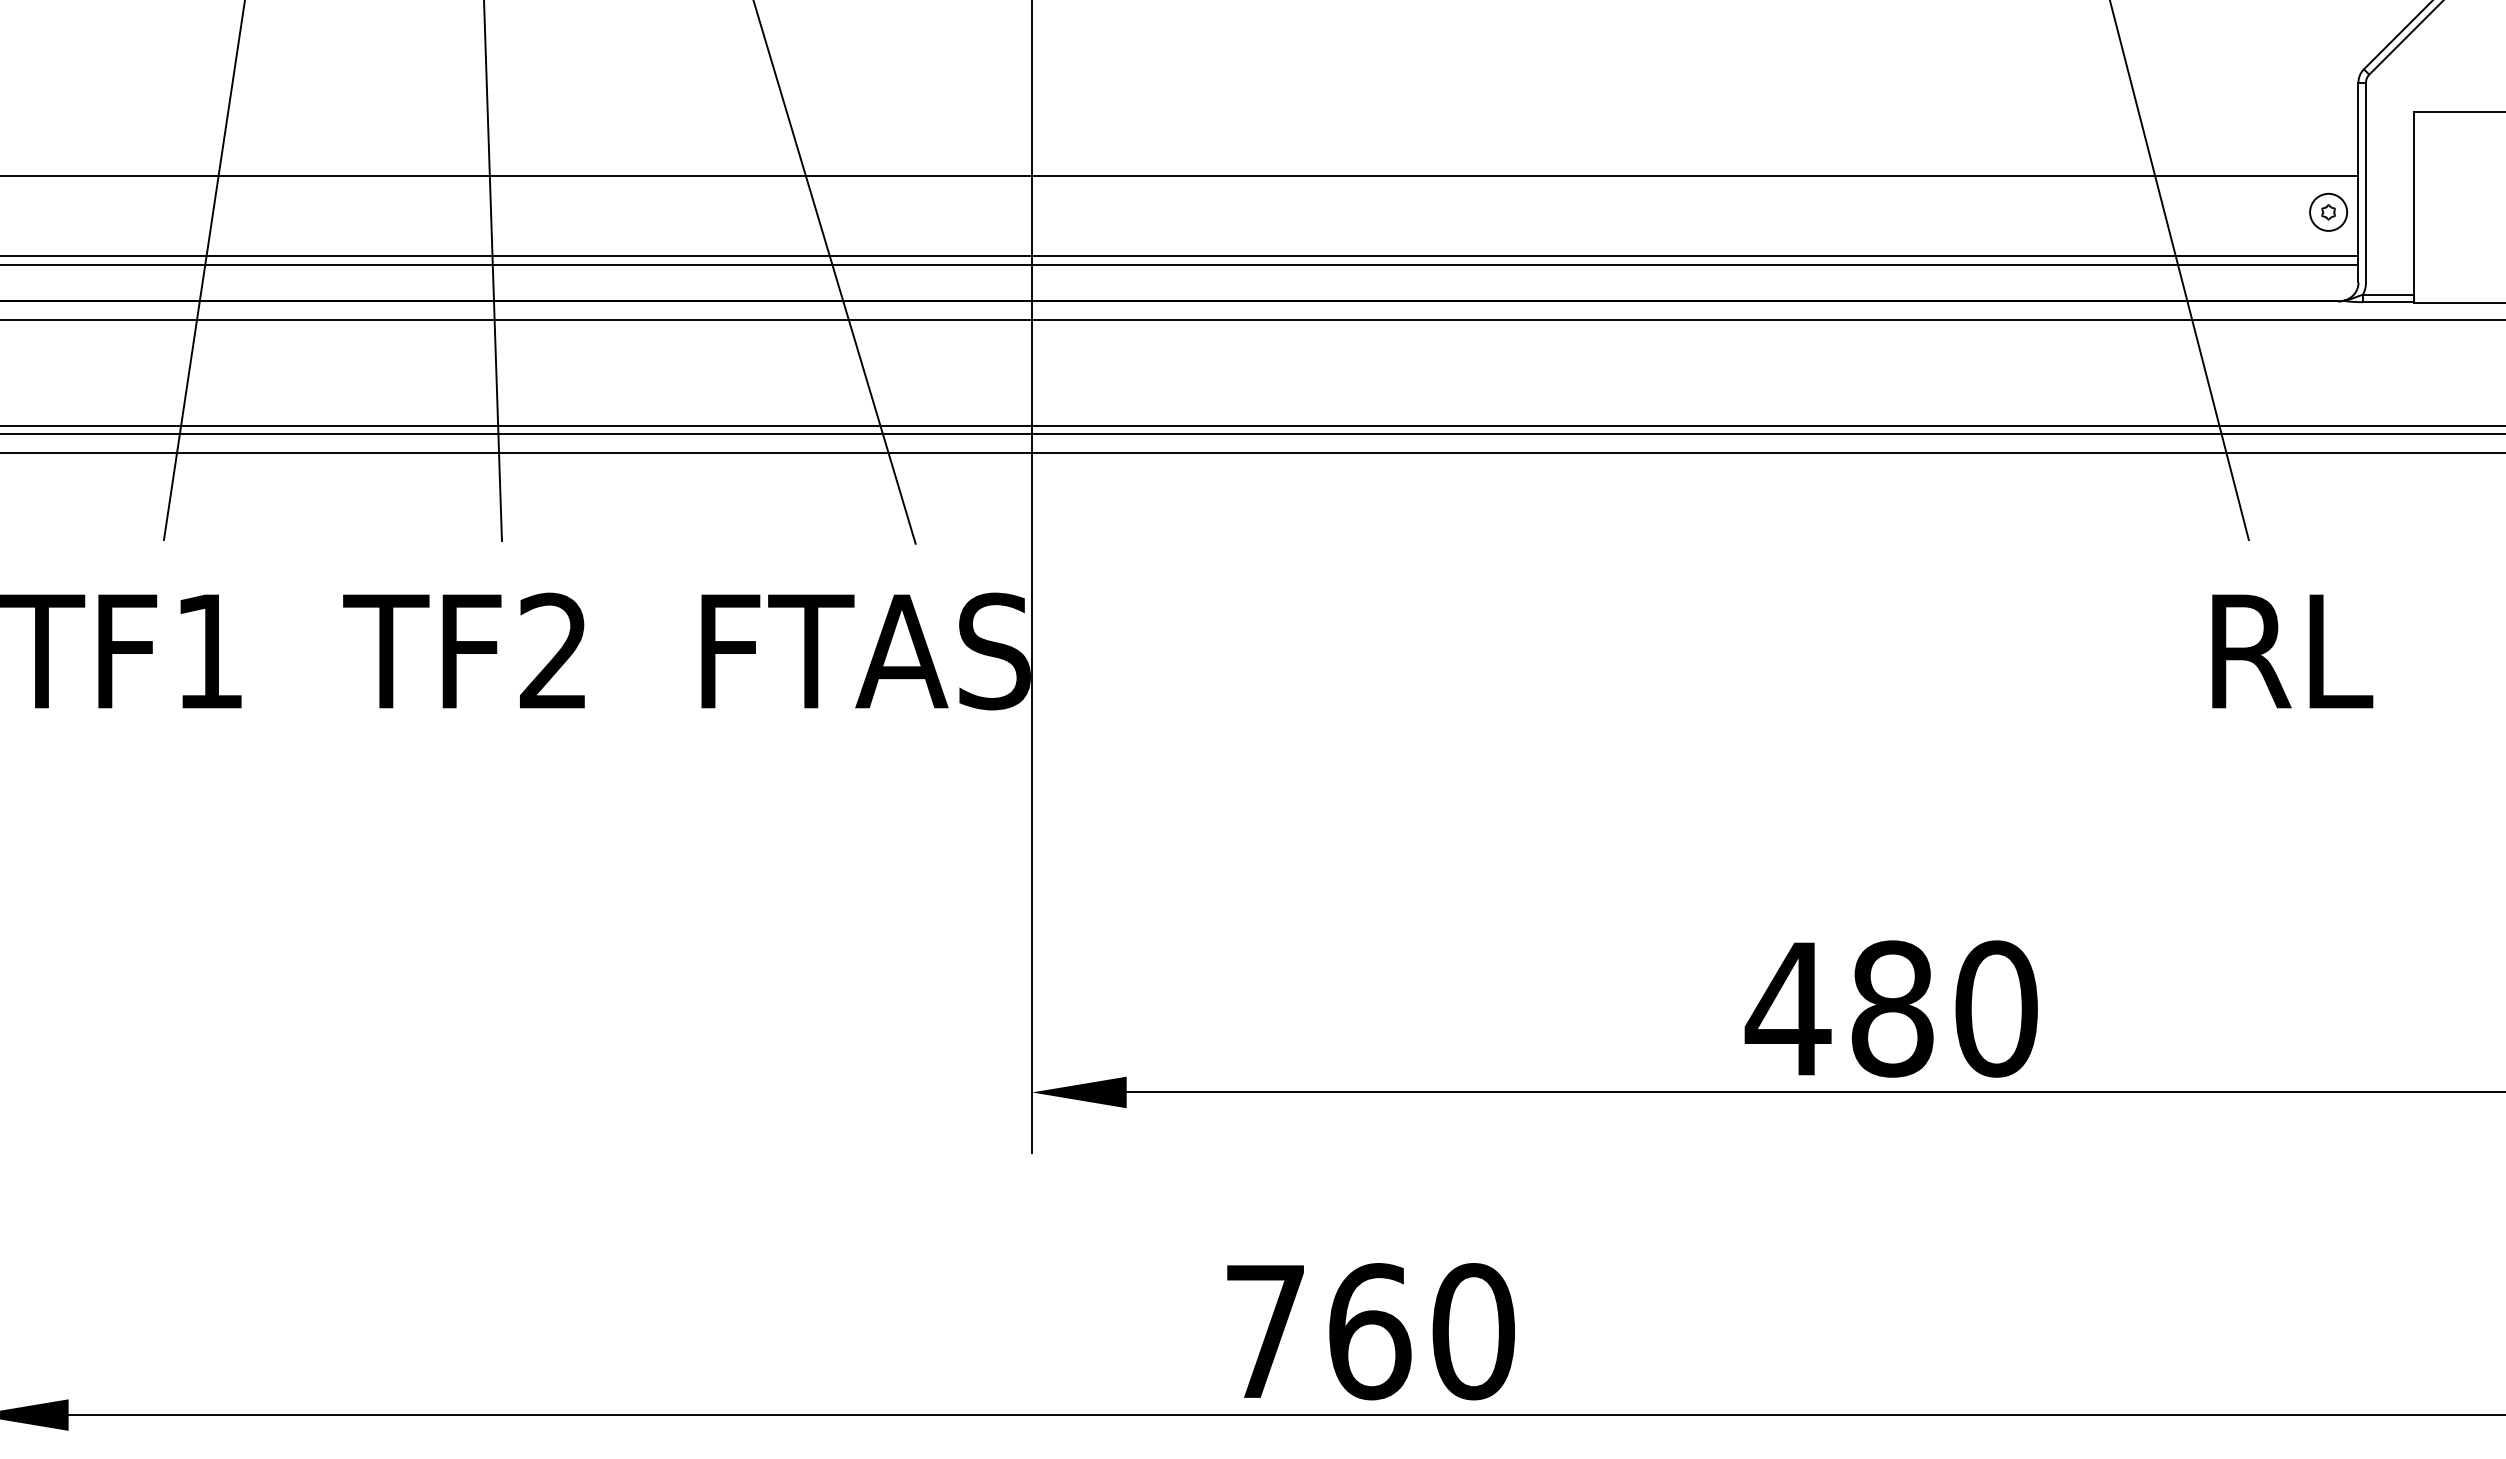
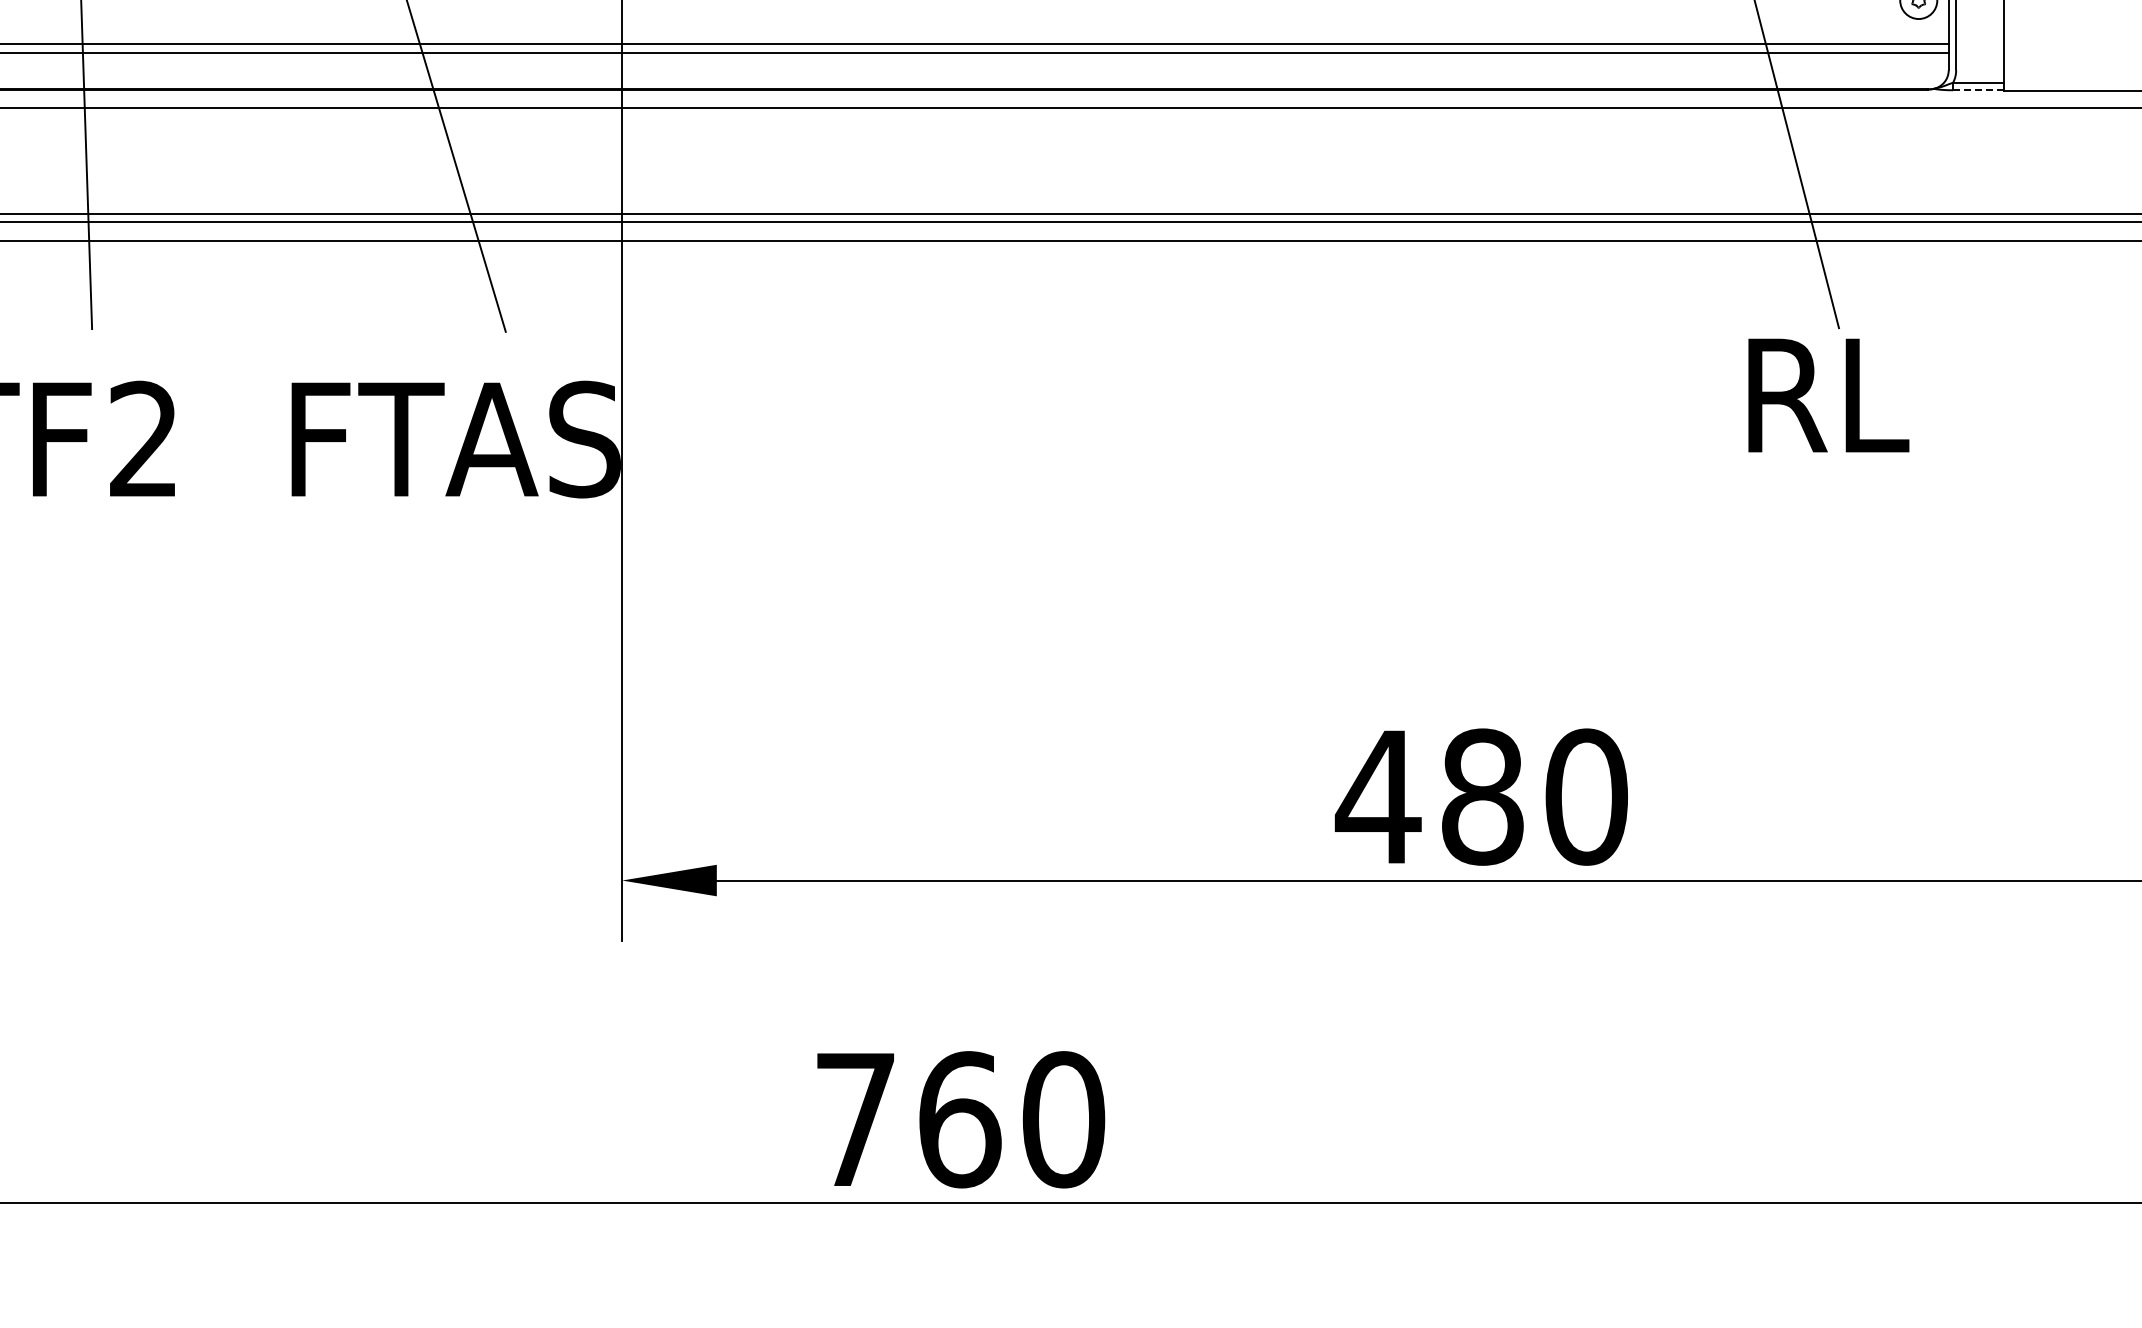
line: (2387, 302) -> (1977, 90), solid -> dashed
text: (2292, 651) -> (1828, 395), moved

